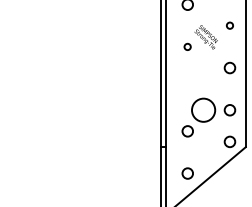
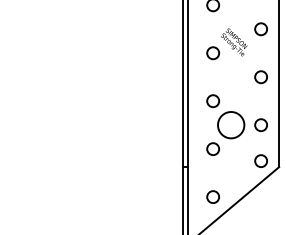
circle: (229, 25) -> (260, 28), size x1.67
circle: (187, 46) -> (212, 52), size x1.67
circle: (187, 89) -> (212, 101), added

